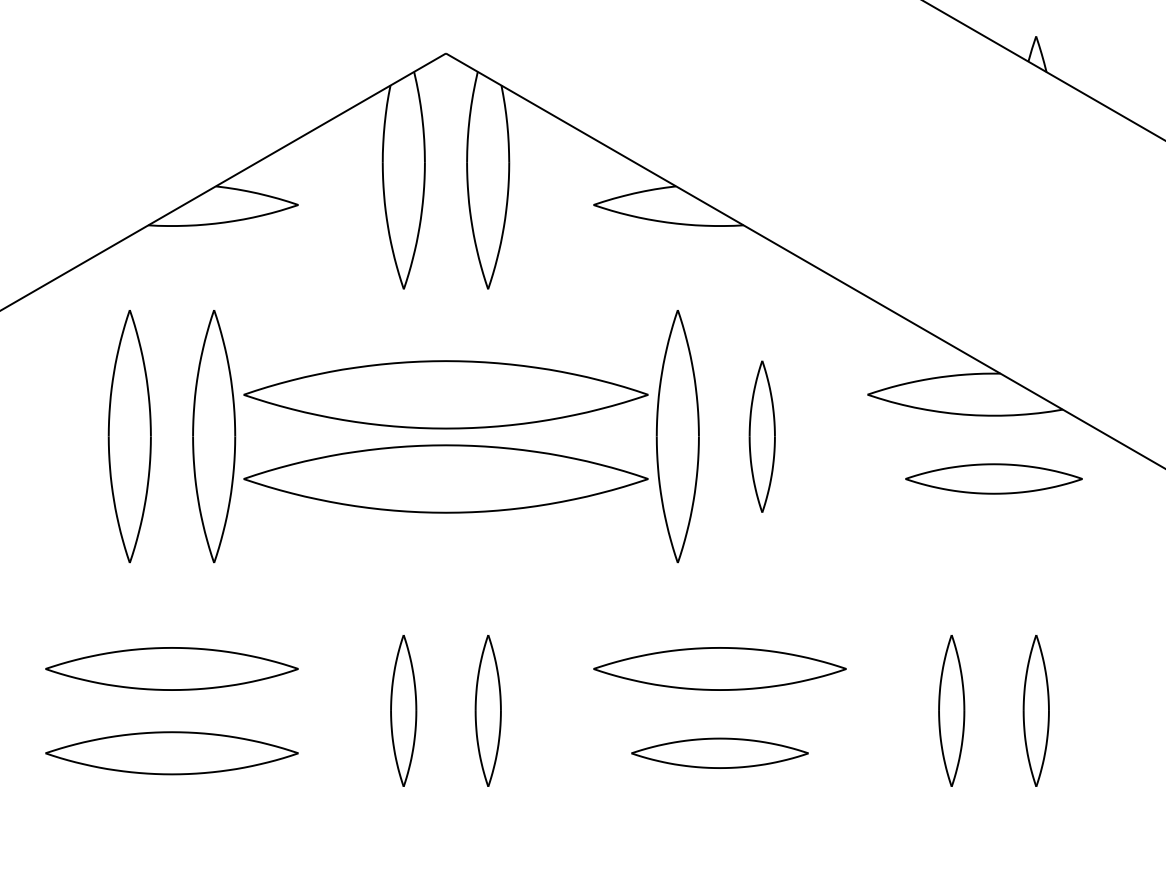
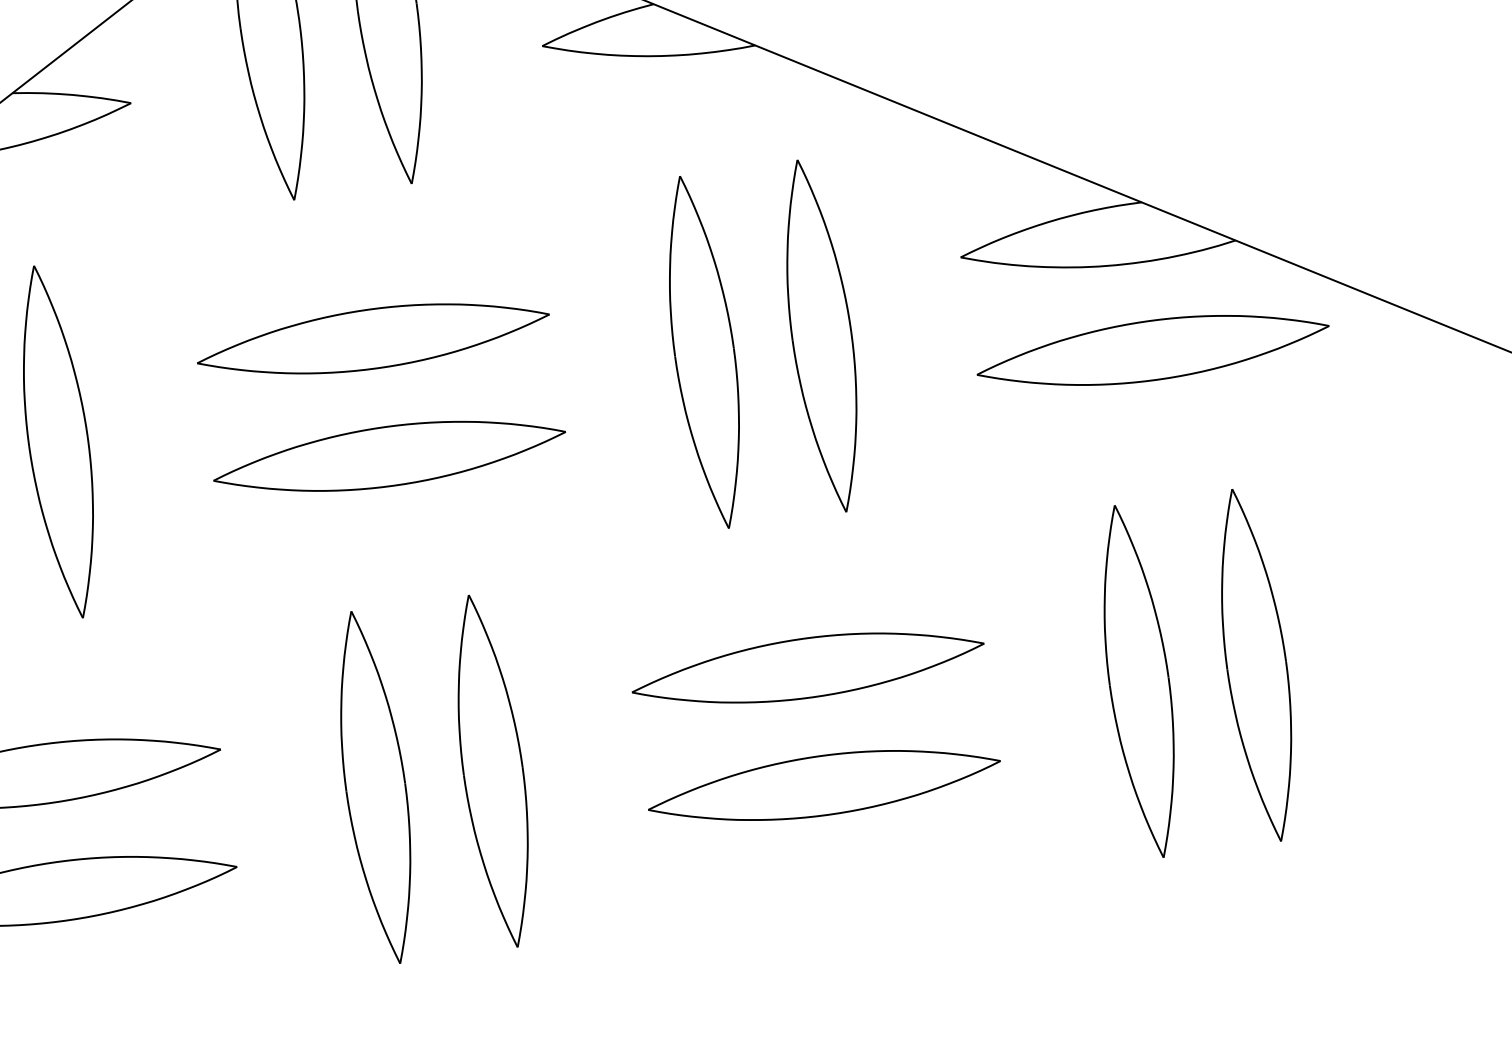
part: (445, 394) -> (372, 338), size x0.62
part: (762, 436) -> (822, 335), size x1.67
part: (445, 478) -> (388, 455), size x0.62
part: (993, 478) -> (1152, 349), size x1.43
part: (403, 710) -> (375, 787), size x1.67
part: (488, 710) -> (493, 770), size x1.67
part: (951, 710) -> (1138, 681), size x1.67
part: (1036, 710) -> (1257, 664), size x1.67
part: (719, 753) -> (823, 785), size x1.43

